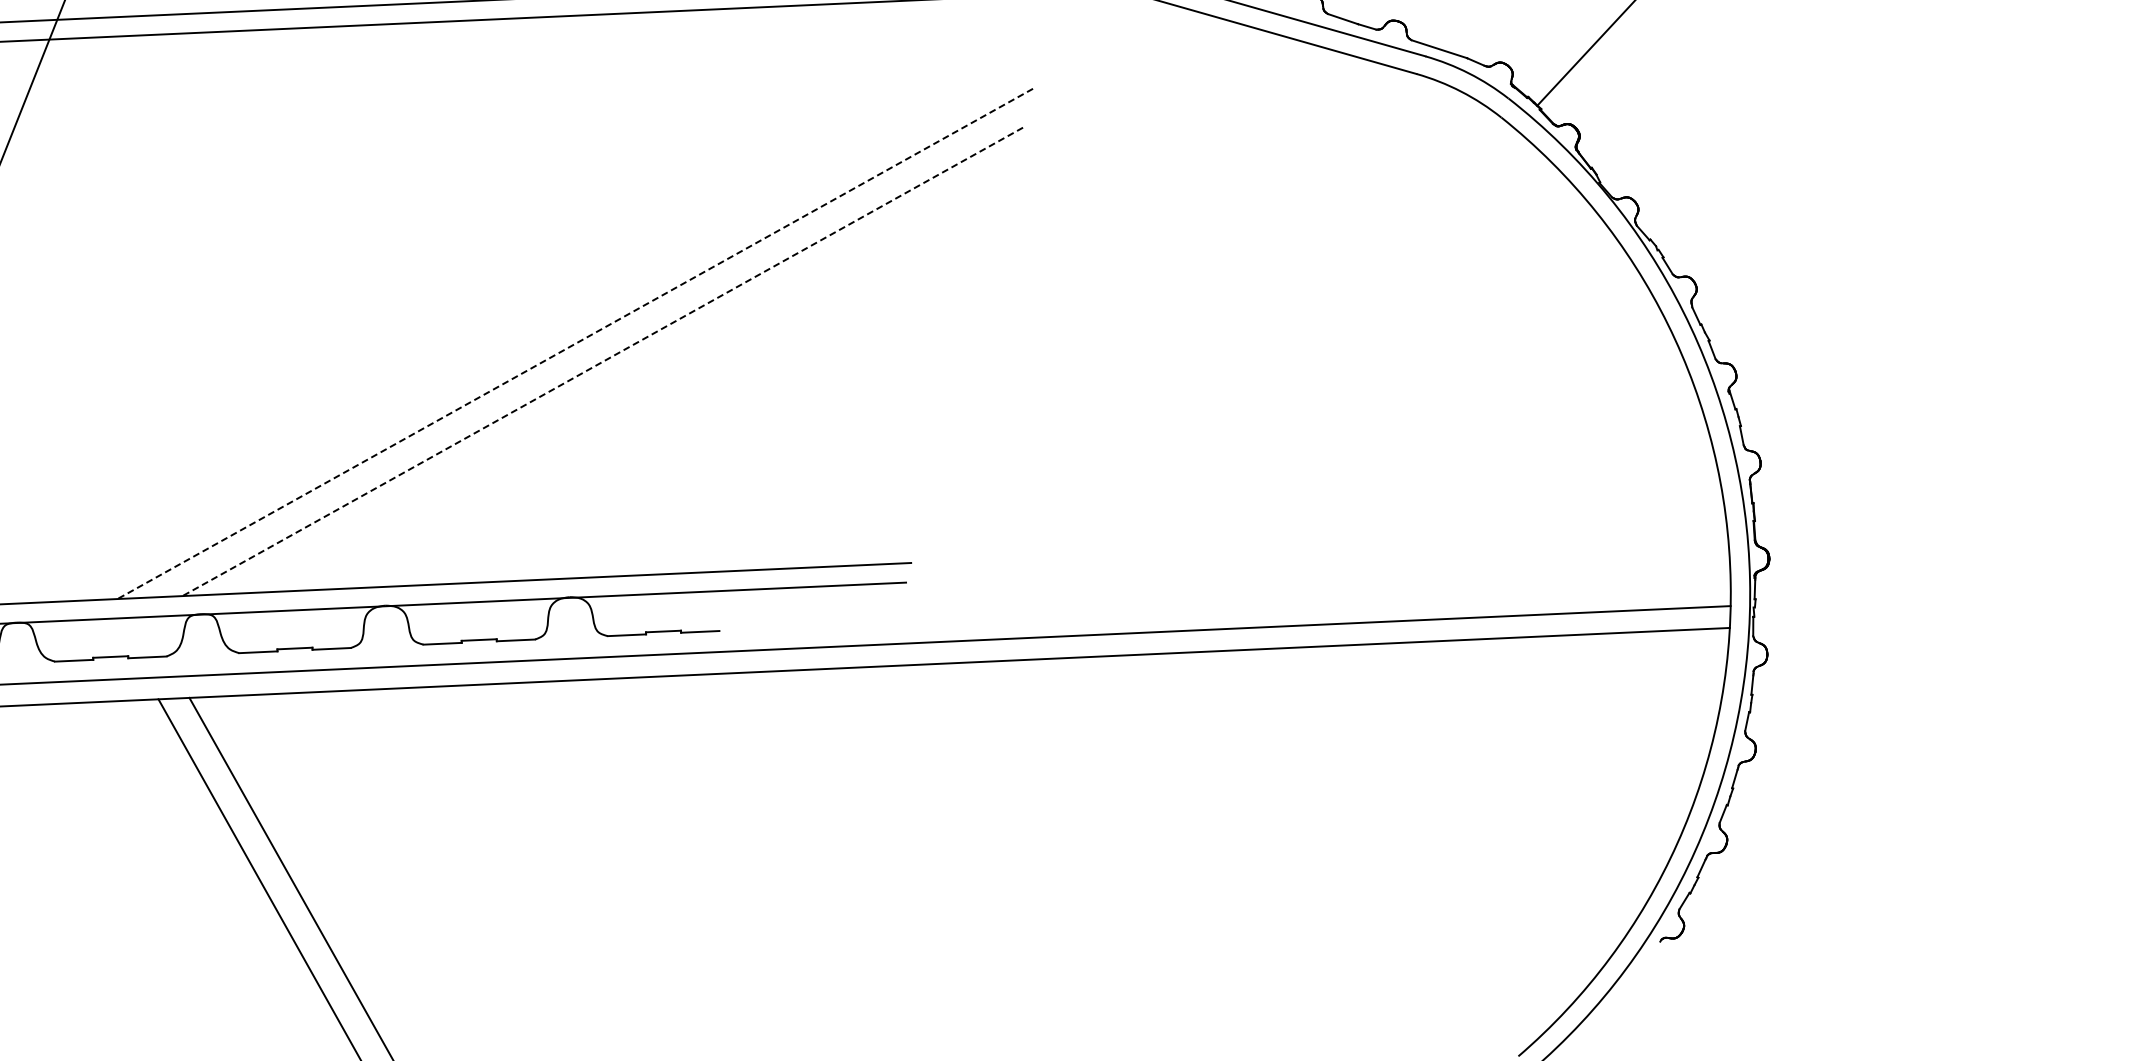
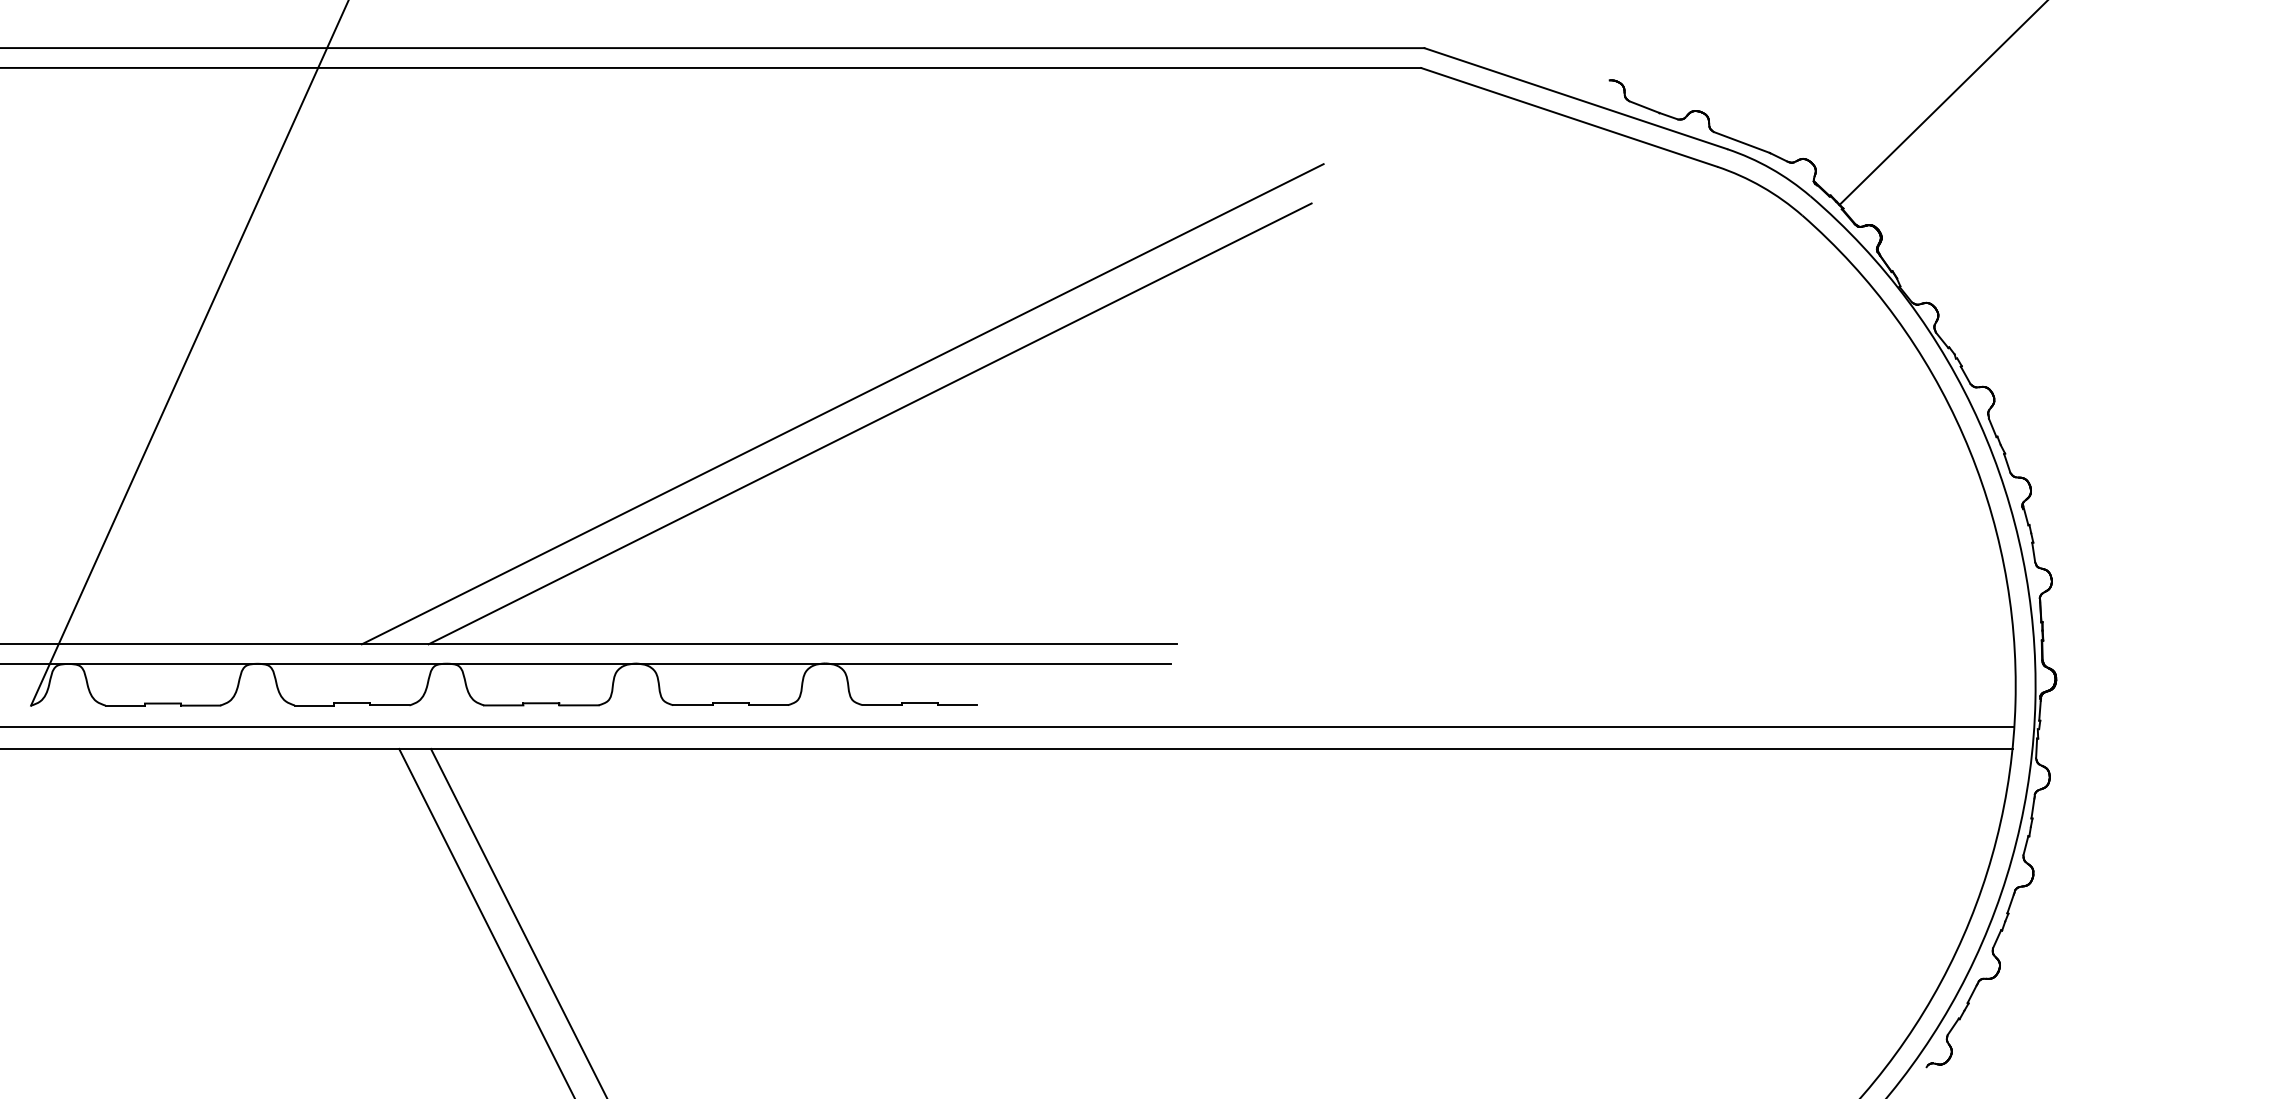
line: (575, 344) -> (842, 404), dashed -> solid
line: (602, 362) -> (869, 424), dashed -> solid

